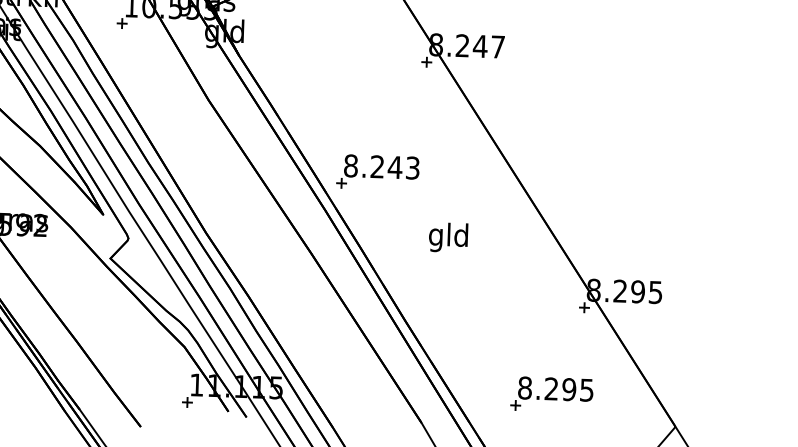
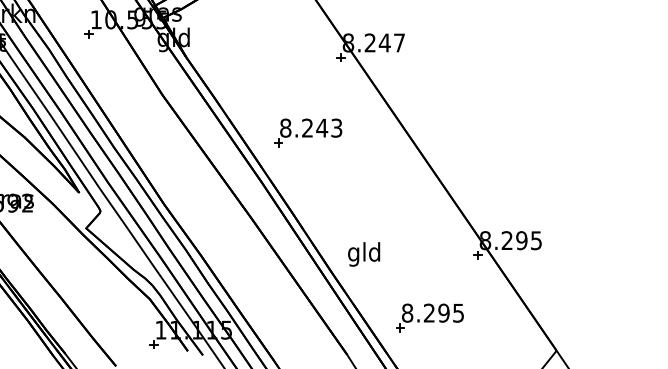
part: (378, 172) -> (308, 132), moved
text: (448, 237) -> (364, 254), moved
part: (551, 394) -> (429, 317), moved

